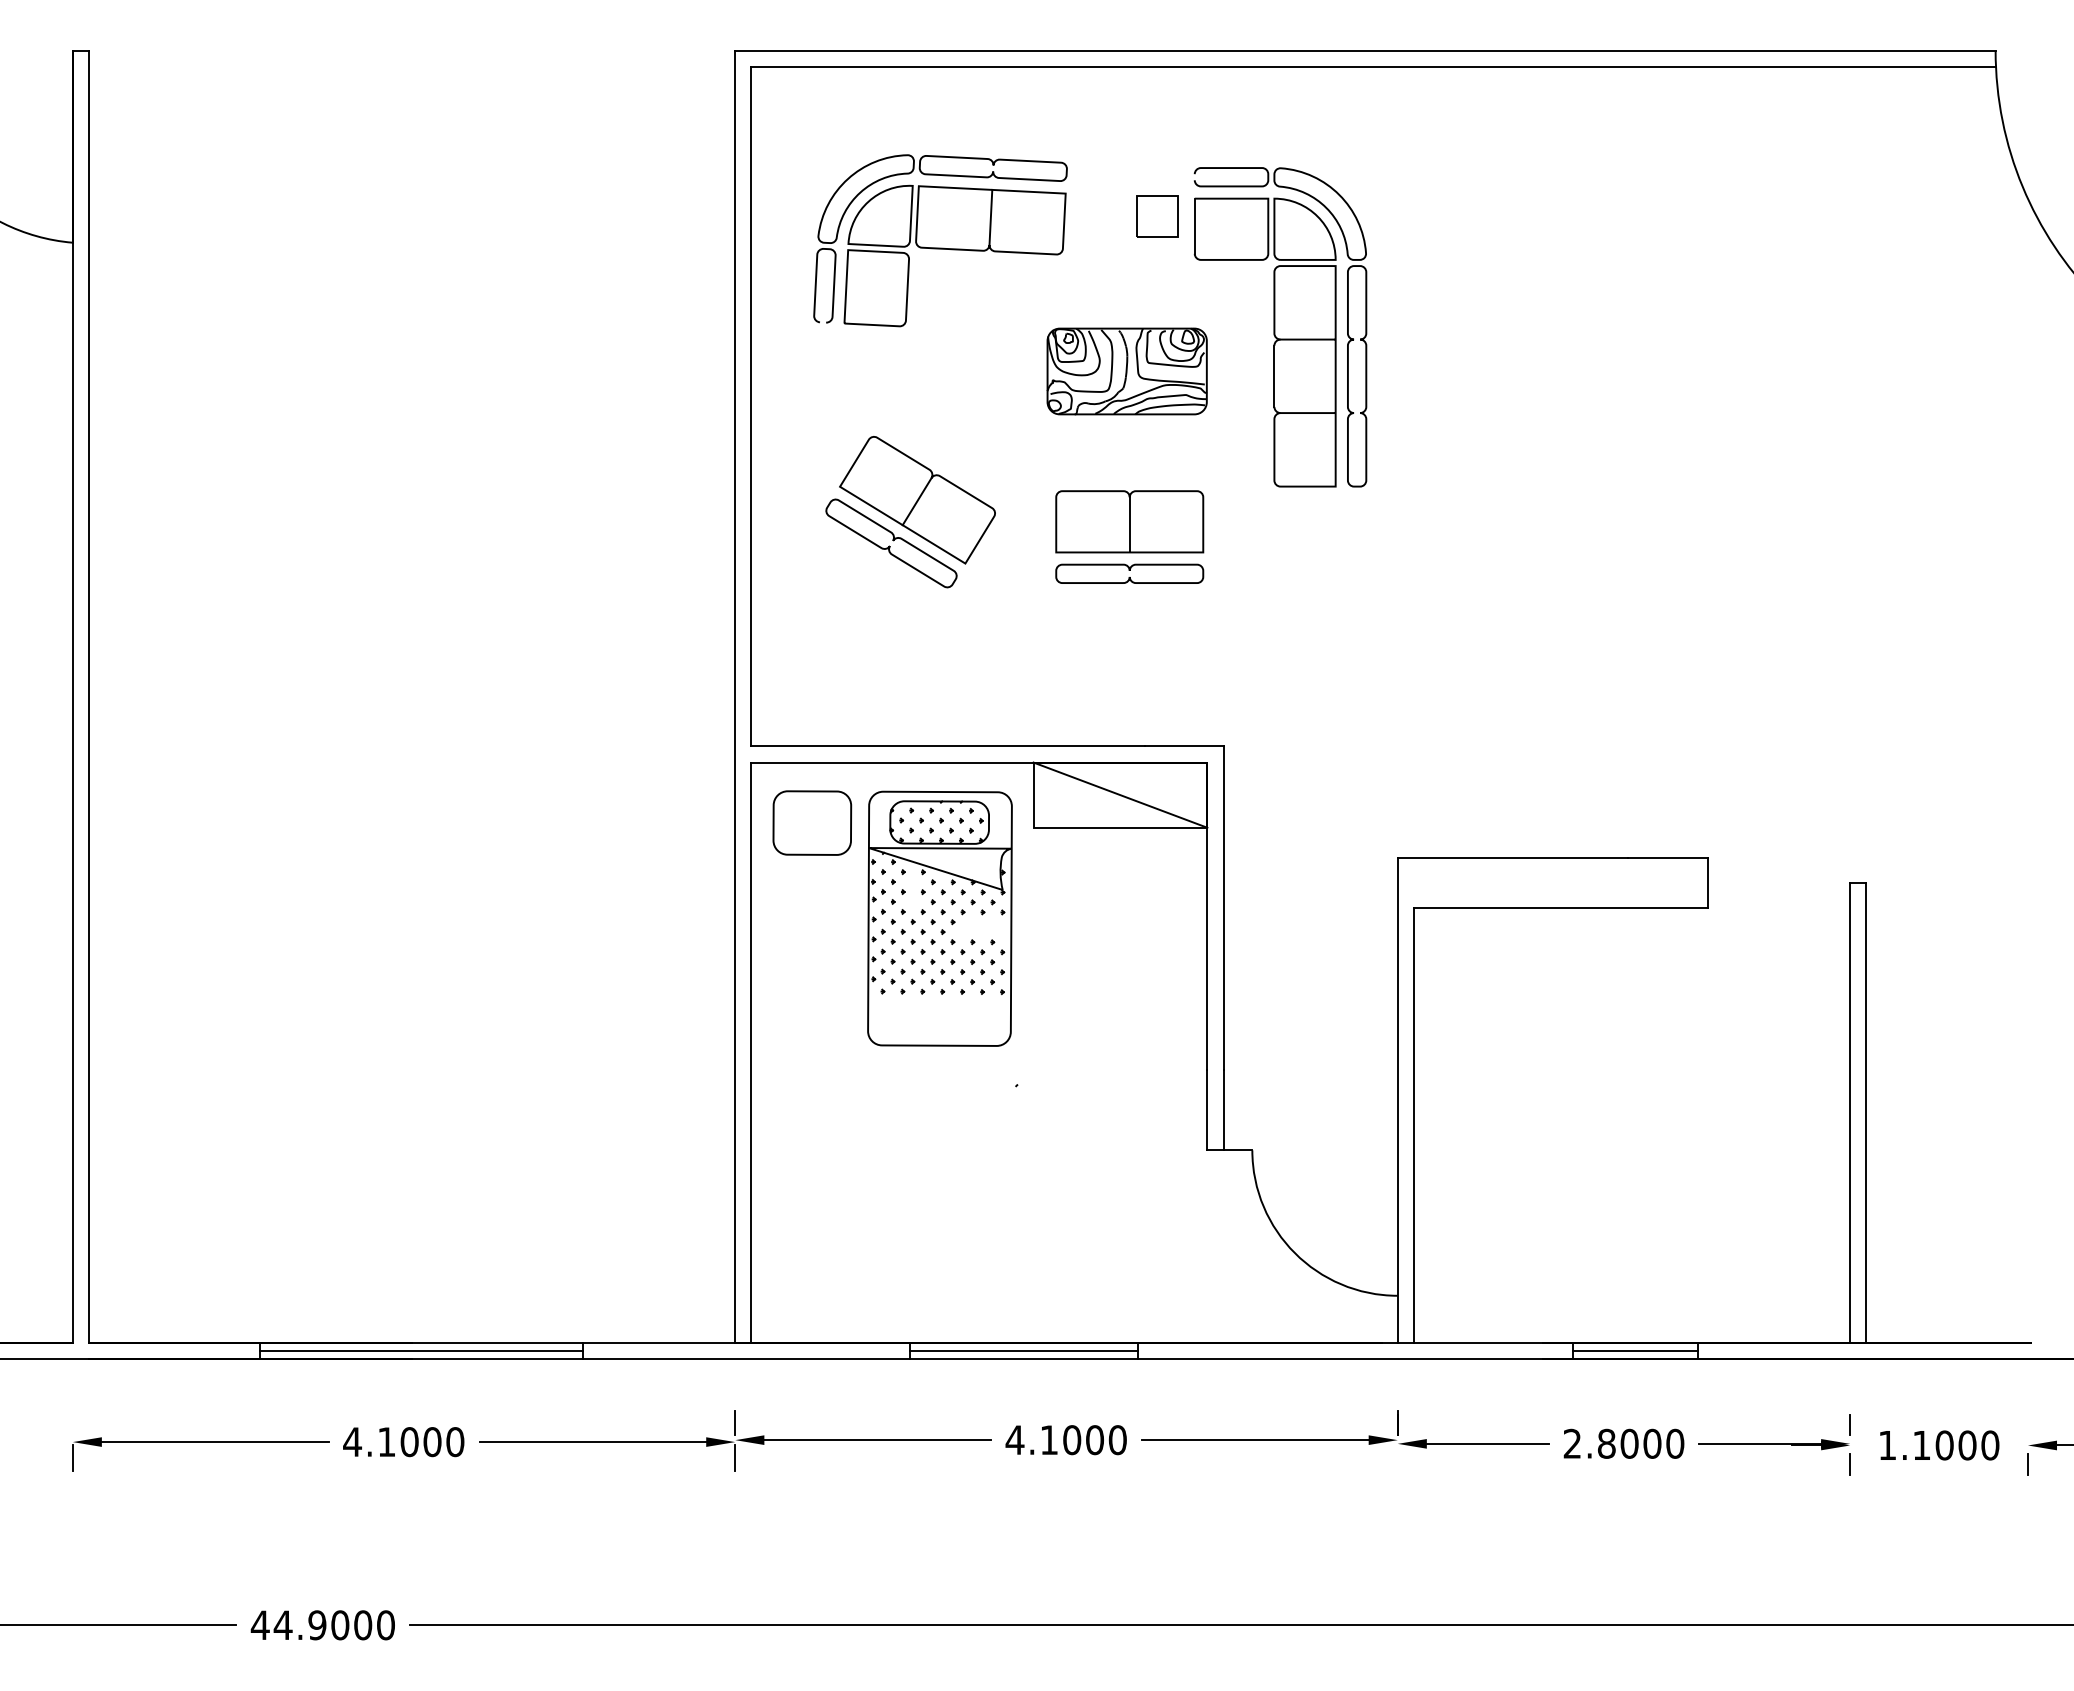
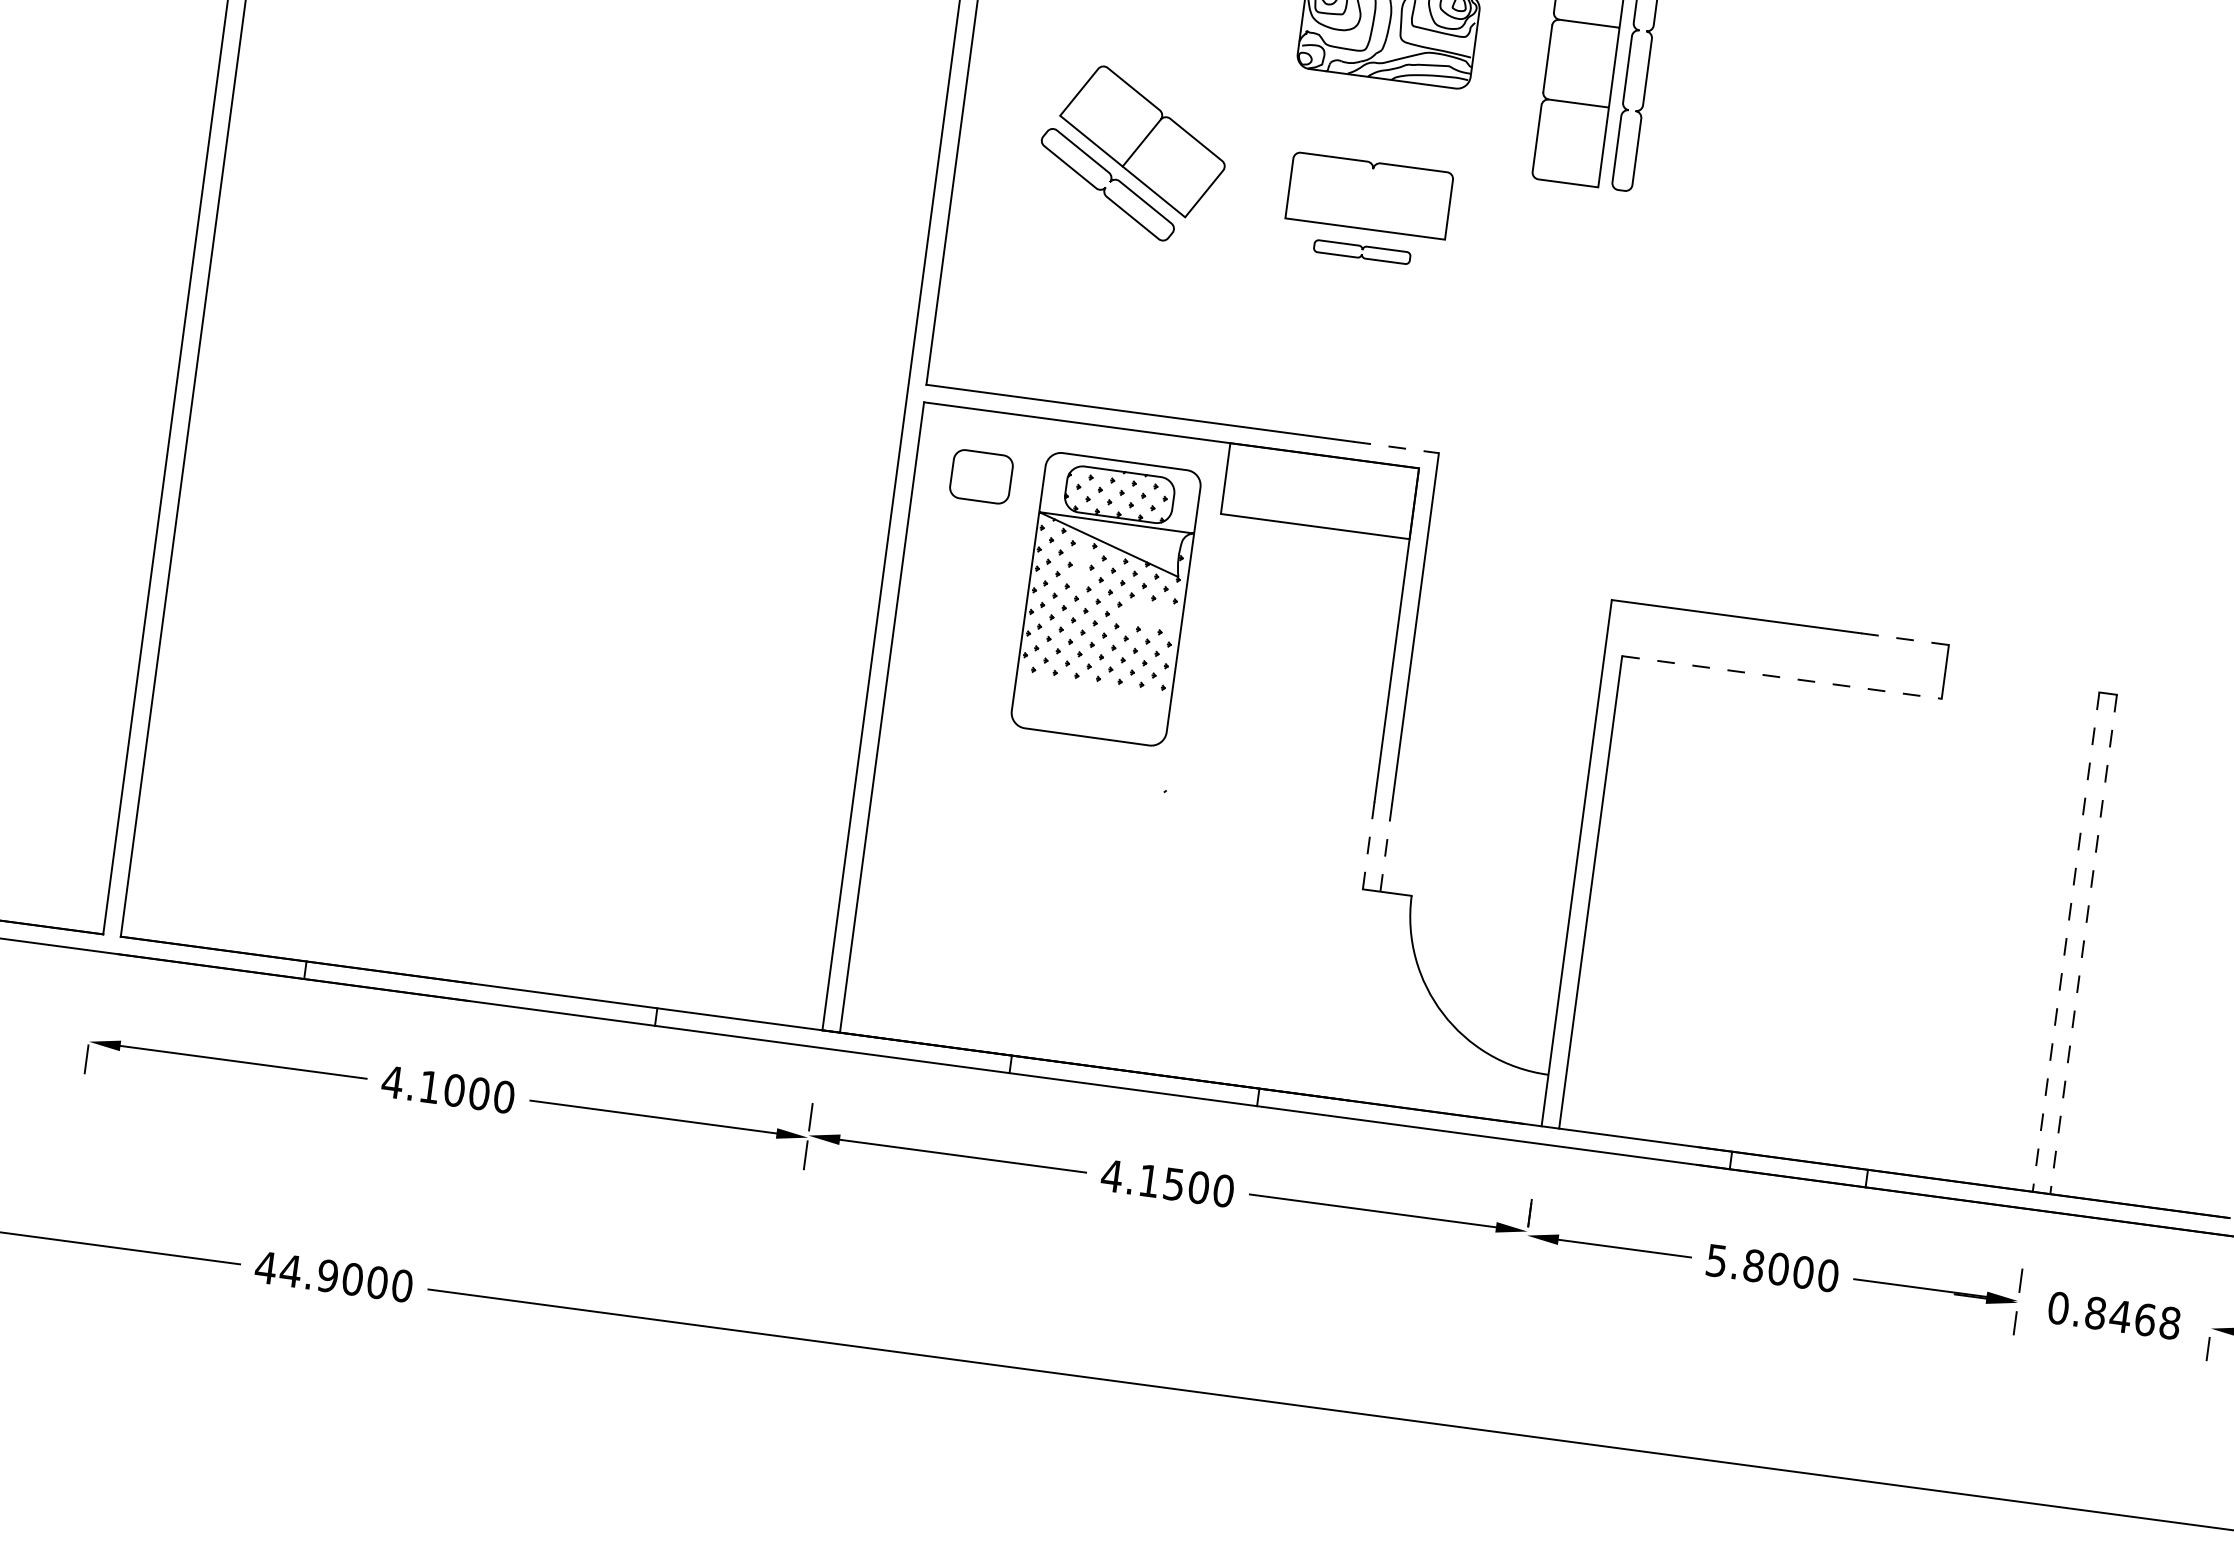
line: (1129, 524) -> (1368, 198), removed
part: (1129, 573) -> (1361, 251), size x0.6
line: (1184, 746) -> (1396, 447), solid -> dashed
line: (1120, 794) -> (1320, 490), removed
part: (812, 822) -> (981, 476), size x0.7
line: (1668, 858) -> (1905, 639), solid -> dashed
line: (1561, 907) -> (1782, 677), solid -> dashed
line: (1207, 1110) -> (1368, 846), solid -> dashed
line: (1223, 1110) -> (1386, 848), solid -> dashed
line: (1850, 1113) -> (2066, 942), solid -> dashed
line: (1866, 1113) -> (2083, 944), solid -> dashed
line: (421, 1351) -> (480, 993), removed
line: (1023, 1351) -> (1134, 1081), removed
line: (1635, 1351) -> (1798, 1169), removed
text: (1072, 1440) -> (1174, 1184), 4.1000 -> 4.1500
text: (1571, 1443) -> (1715, 1260), 2.8000 -> 5.8000
text: (1938, 1445) -> (2113, 1315), 1.1000 -> 0.8468

